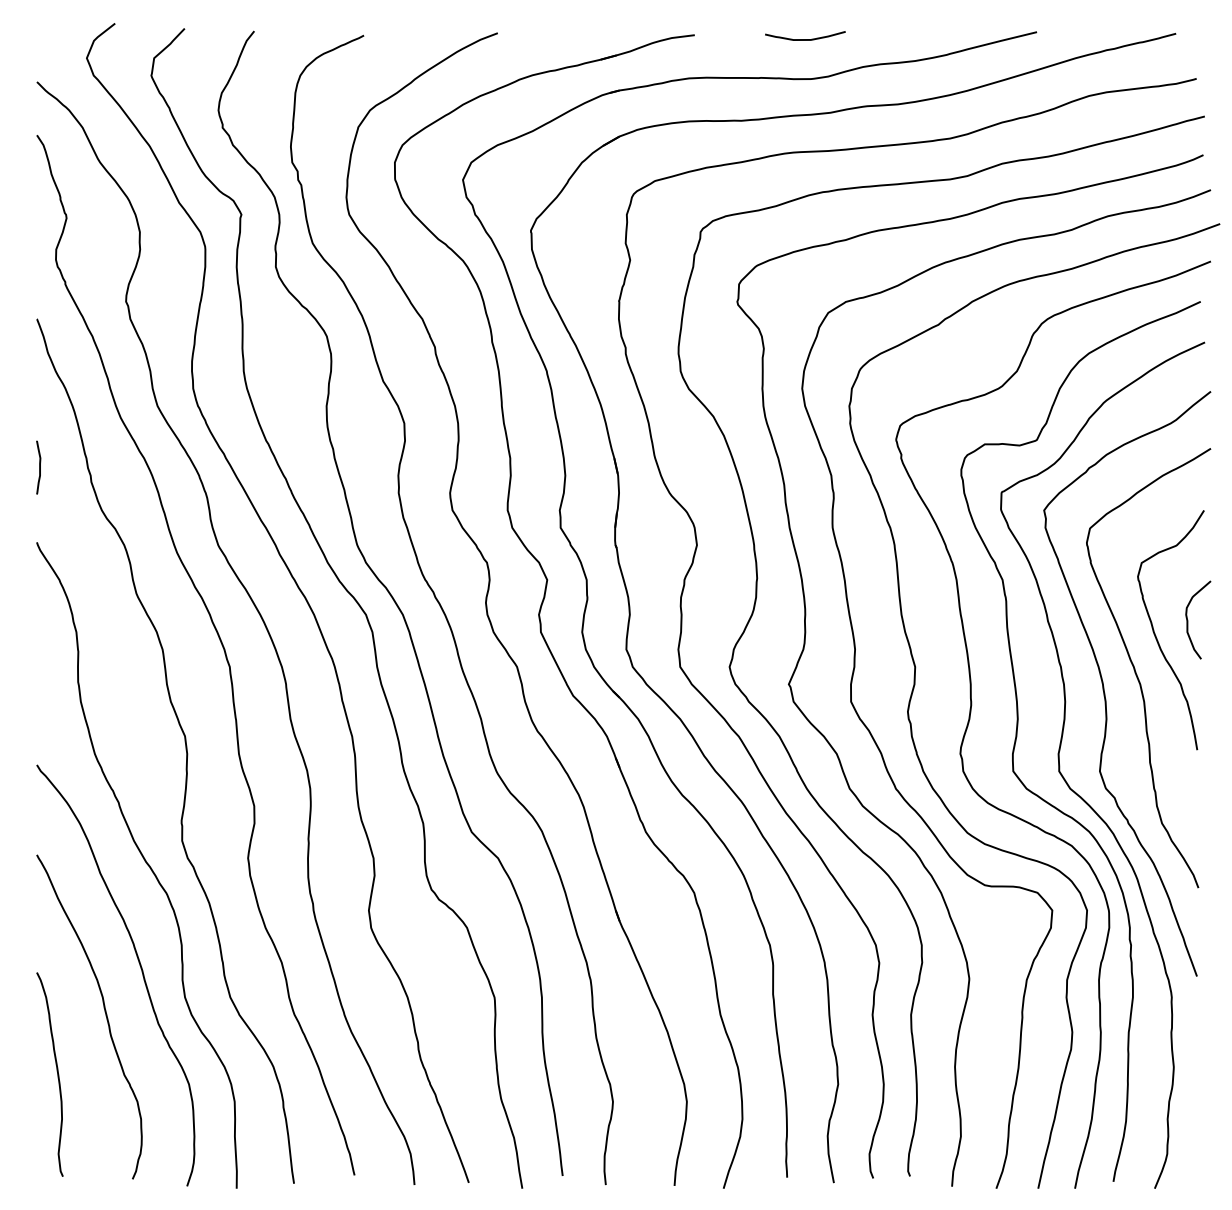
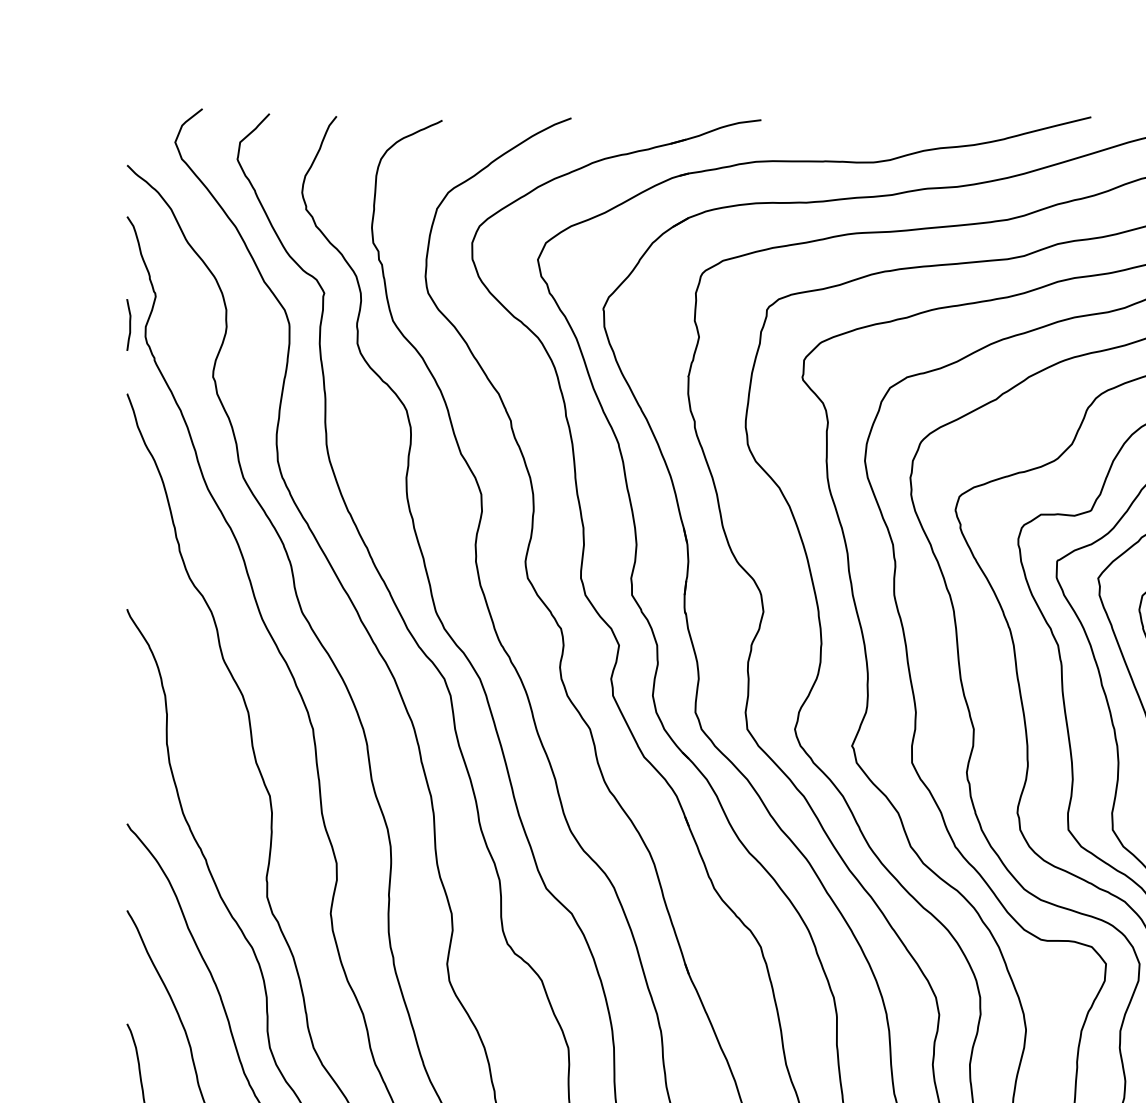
curve: (805, 39) -> (868, 124), removed
curve: (39, 467) -> (129, 324), moved

